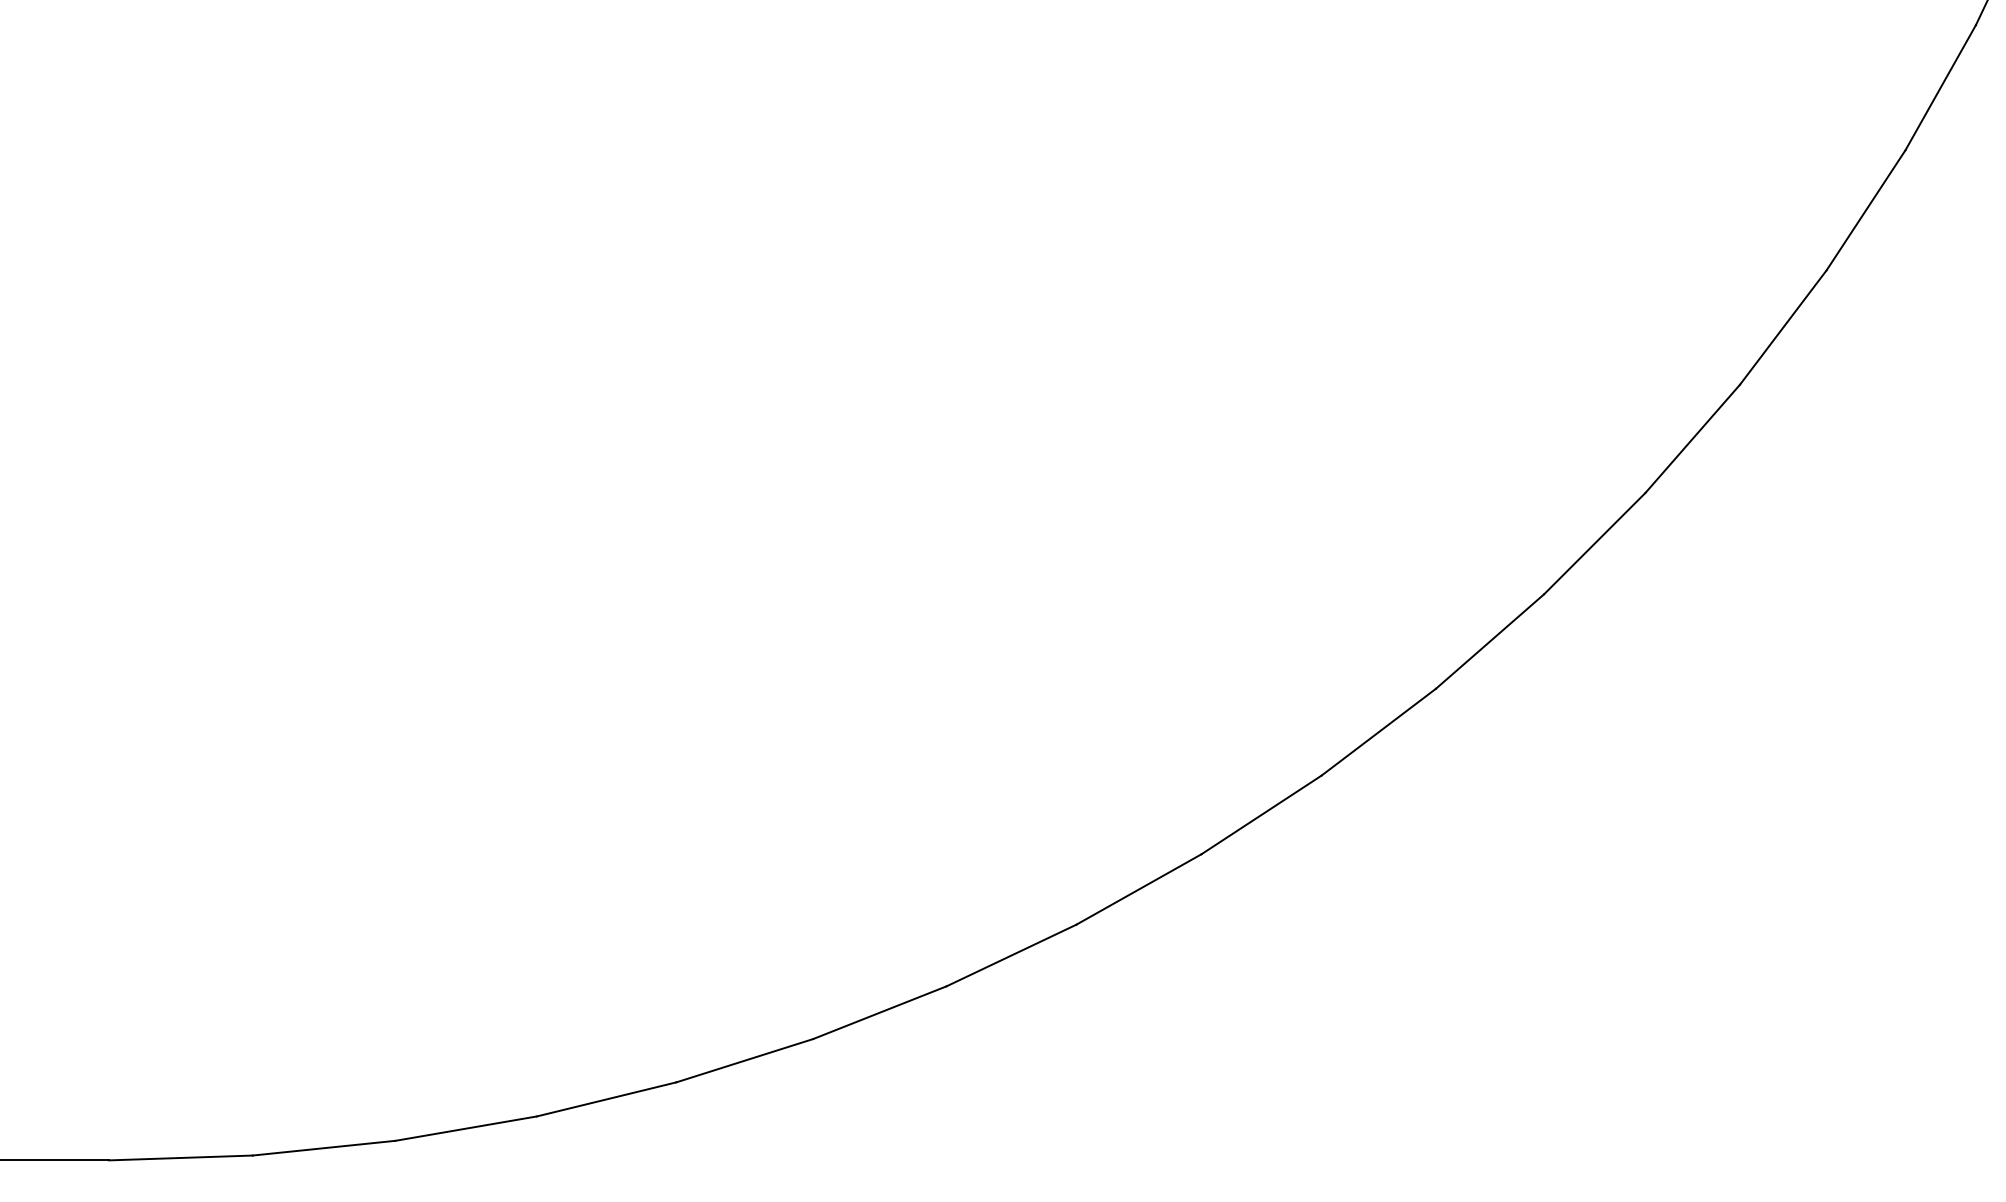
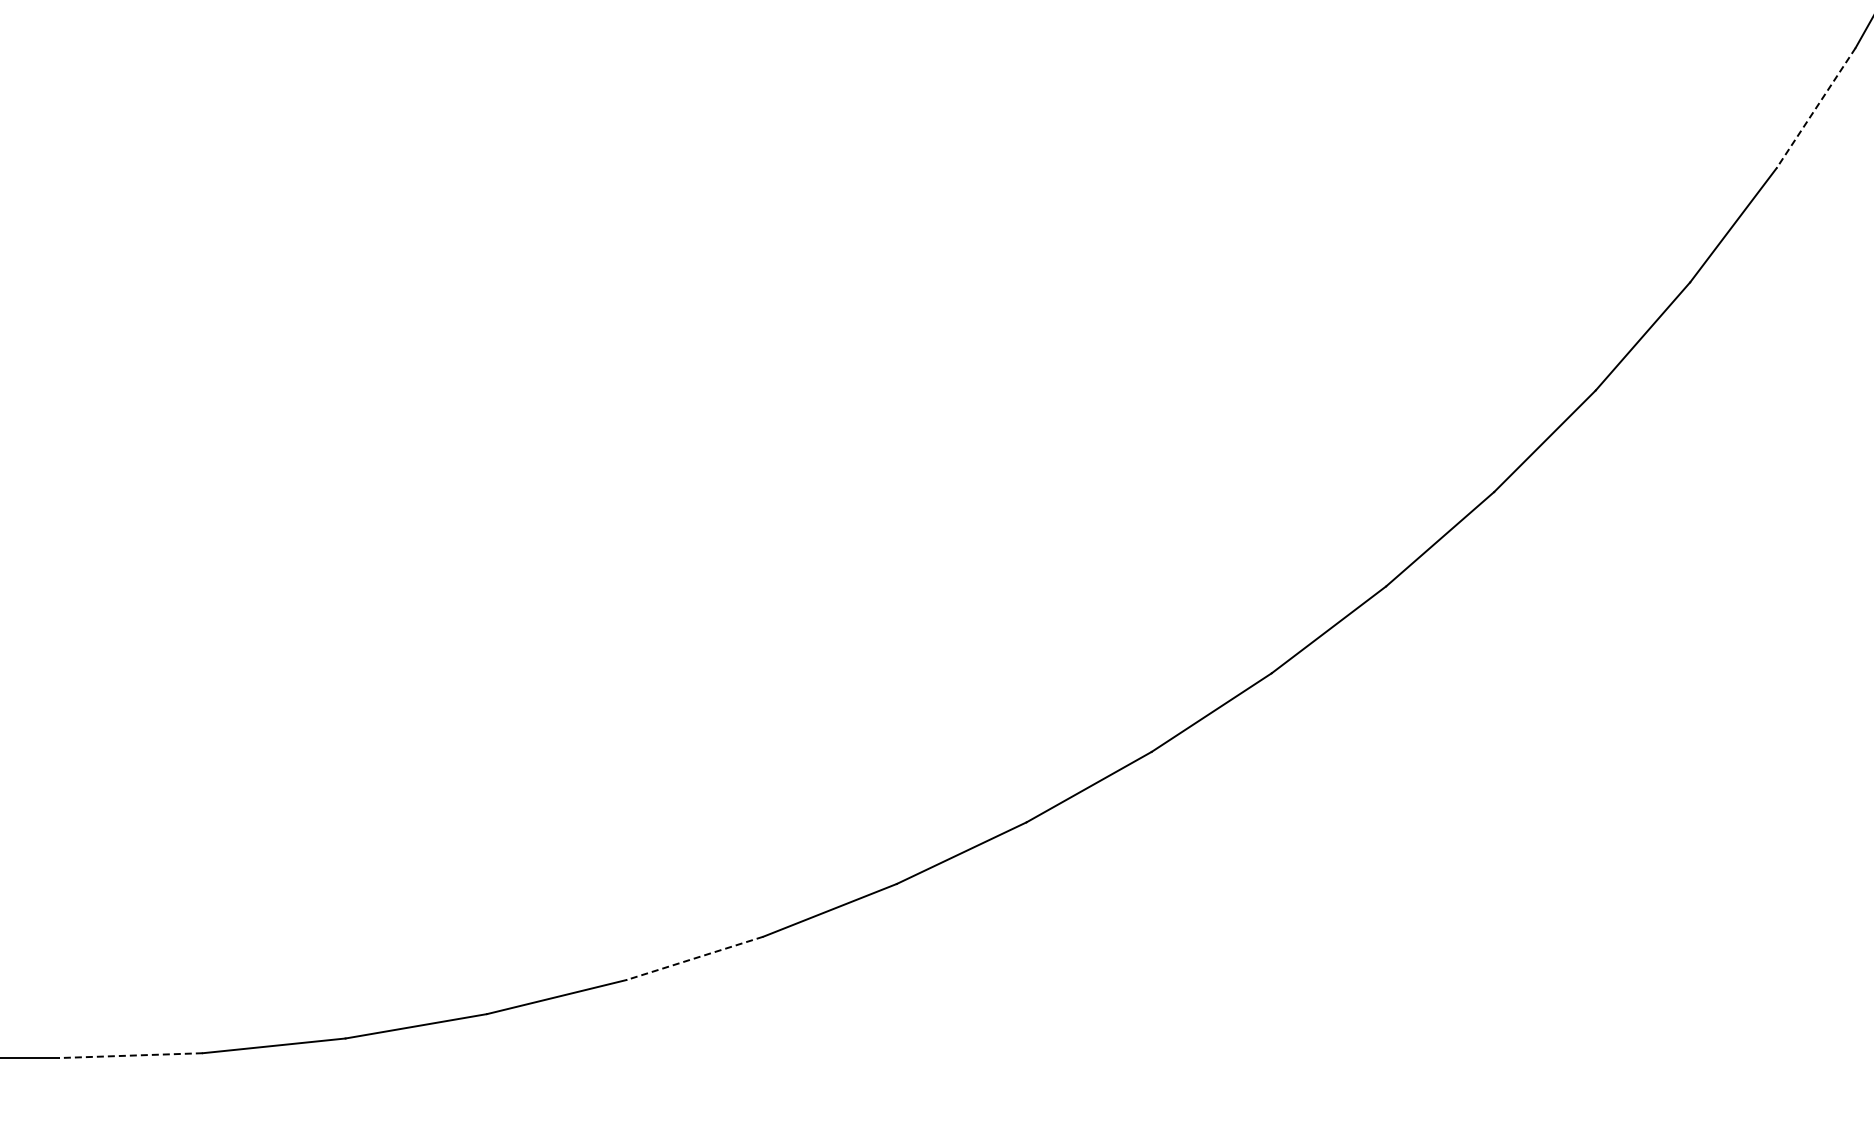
line: (1866, 210) -> (1816, 108), solid -> dashed
line: (744, 1060) -> (694, 958), solid -> dashed
line: (180, 1157) -> (130, 1055), solid -> dashed

